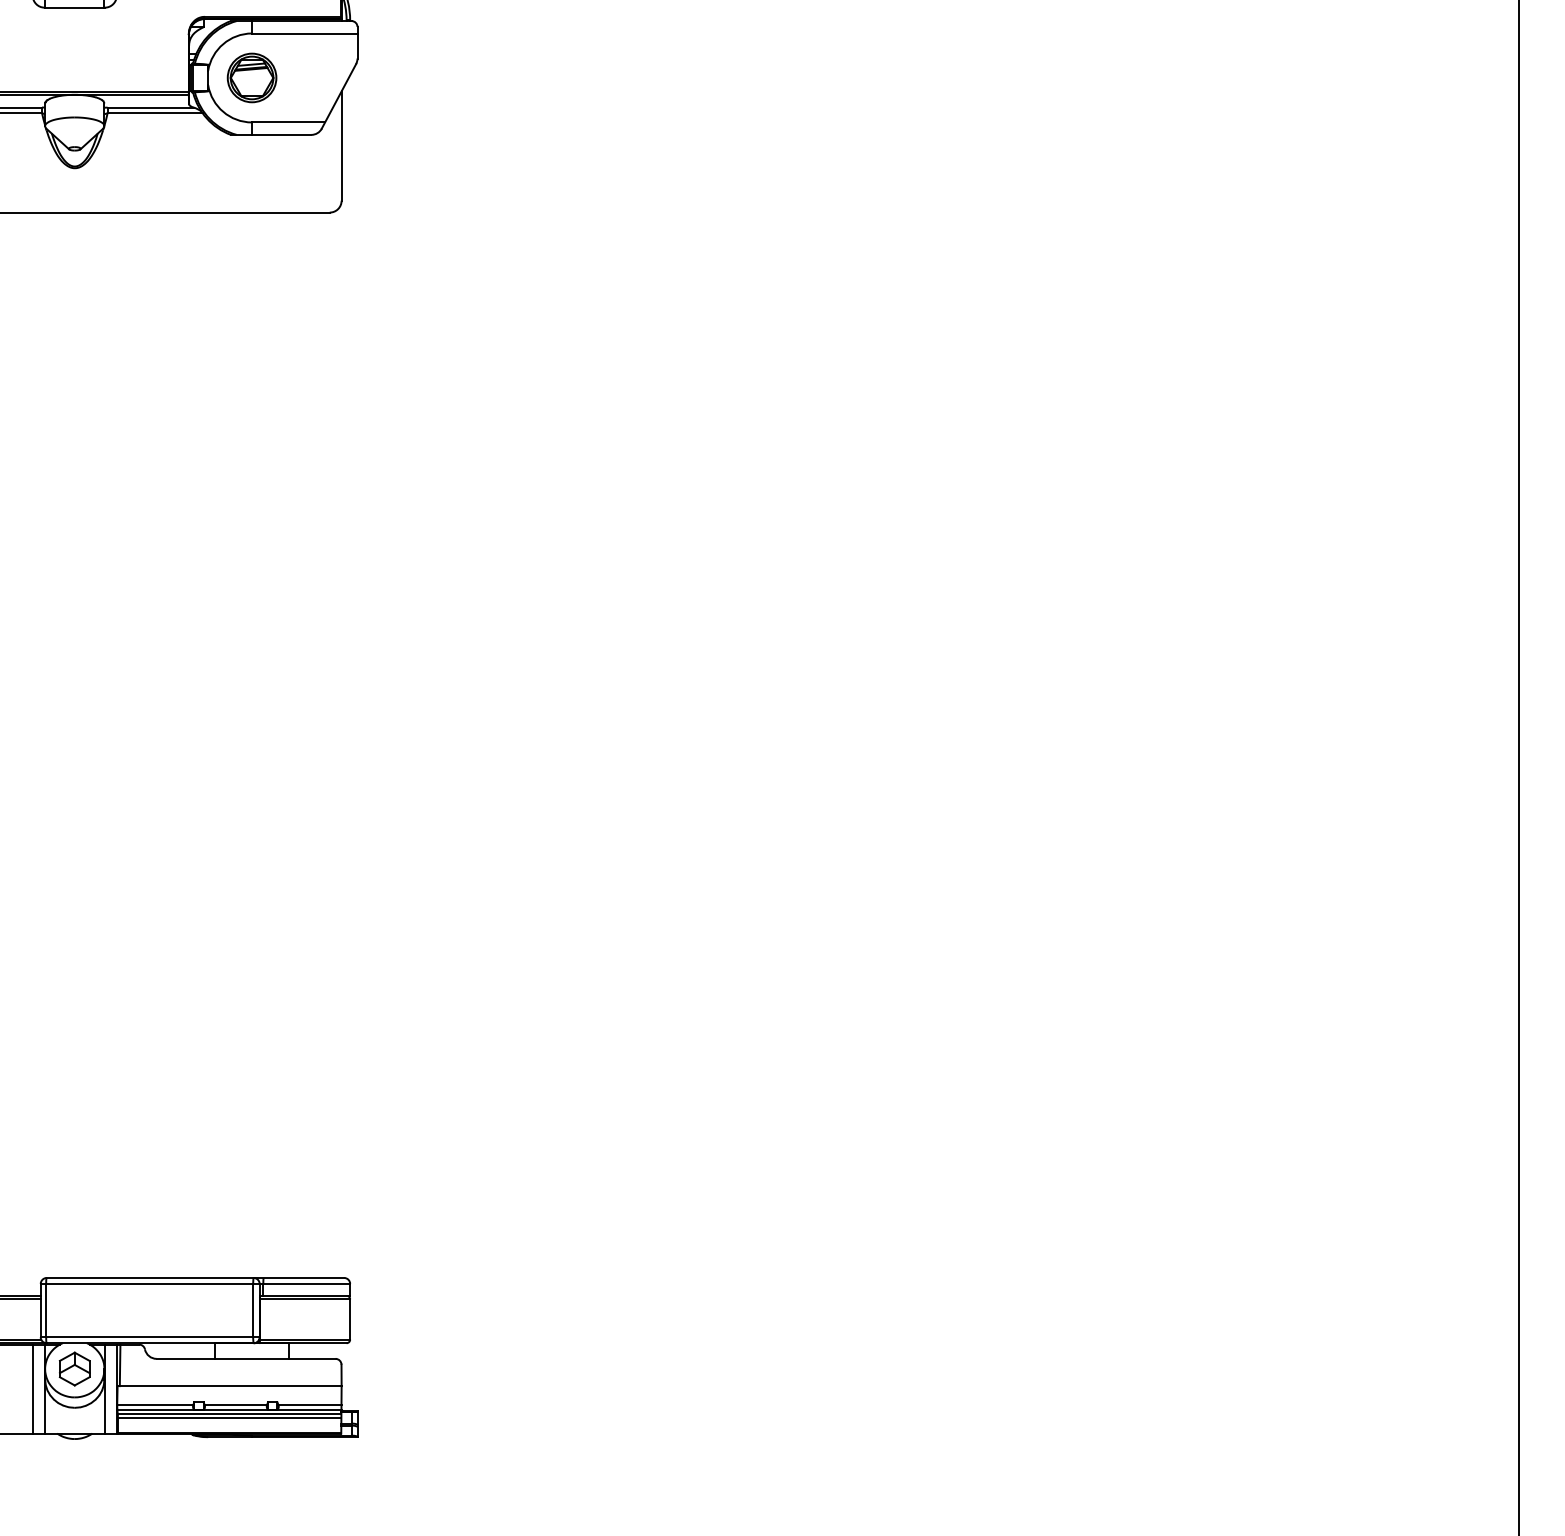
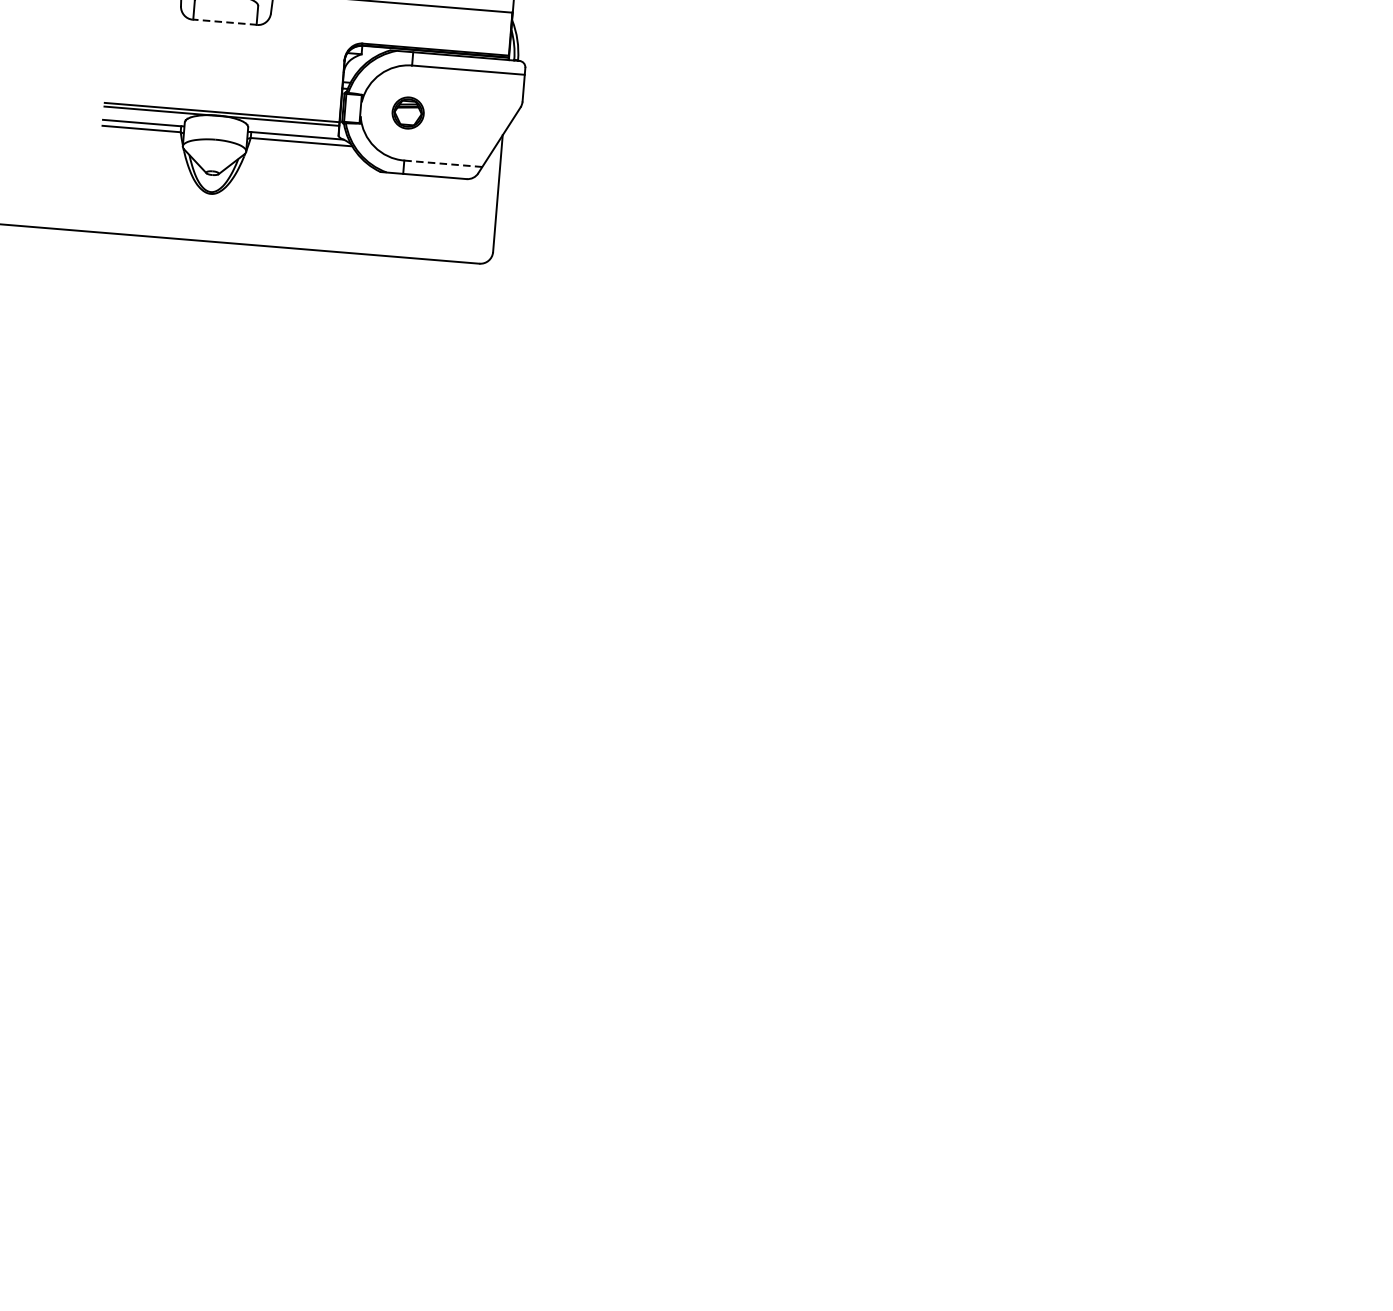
line: (74, 7) -> (224, 22), solid -> dashed
part: (251, 77) -> (407, 112), size x0.6
line: (289, 122) -> (444, 163), solid -> dashed

